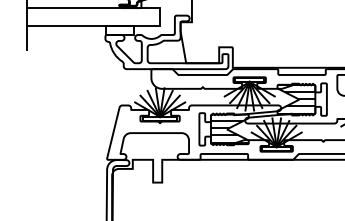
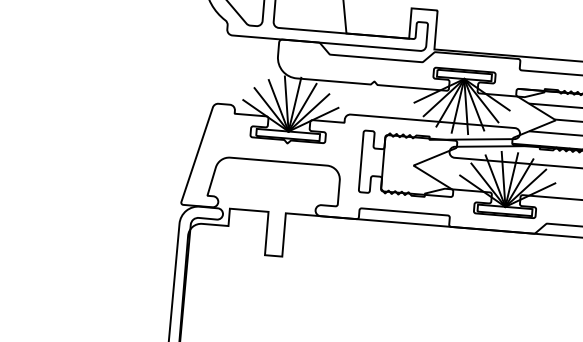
hatch: (229, 131) -> (418, 170), removed

